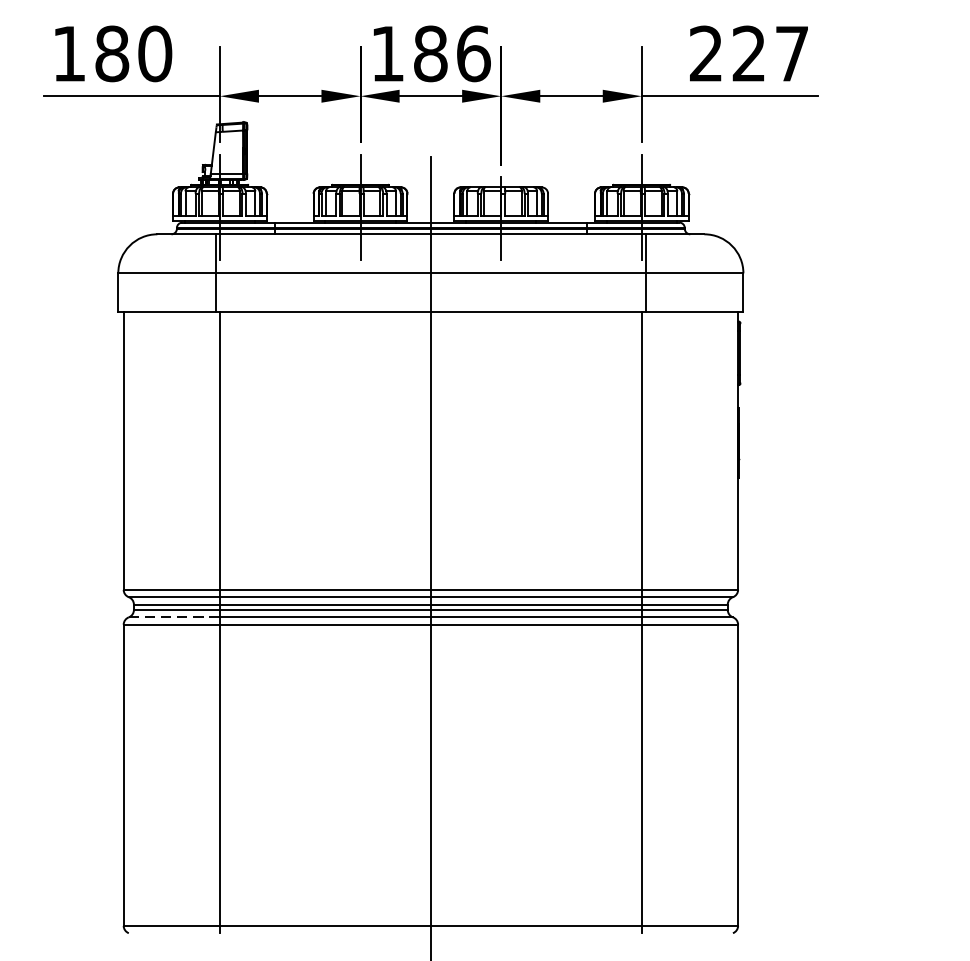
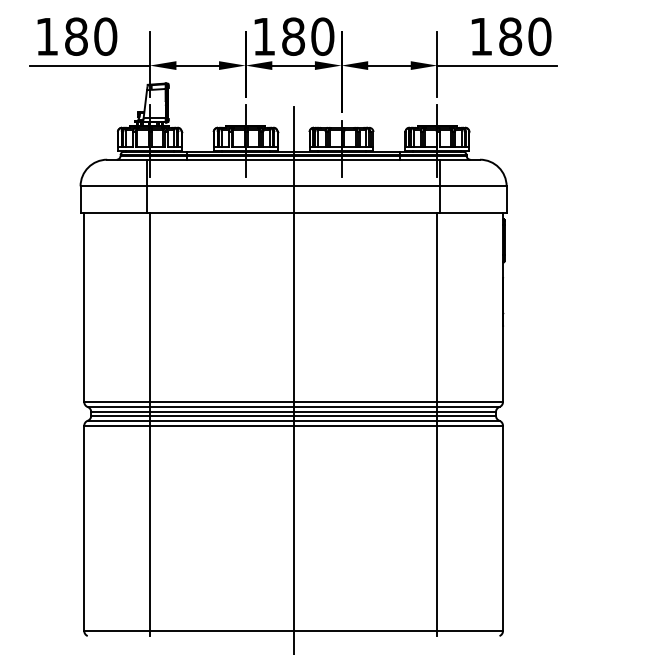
text: (473, 53) -> (322, 36), 186 -> 180
text: (749, 53) -> (510, 36), 227 -> 180
line: (175, 616) -> (119, 420), dashed -> solid

